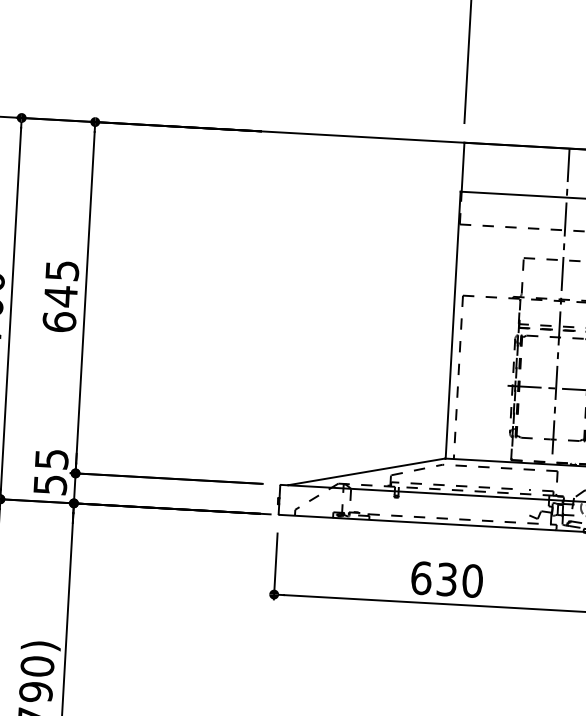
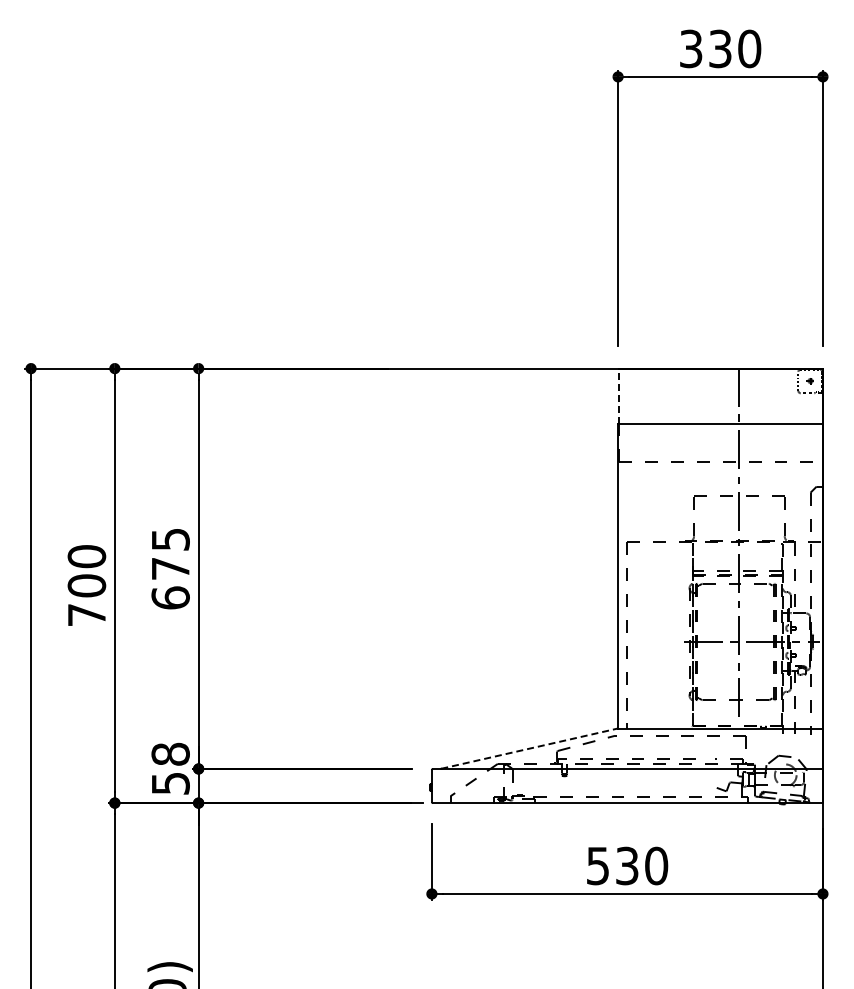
line: (463, 167) -> (619, 396), solid -> dashed
text: (60, 296) -> (170, 568), 645 -> 675
text: (51, 458) -> (170, 753), 55 -> 58
line: (366, 471) -> (529, 748), solid -> dashed
text: (420, 577) -> (597, 865), 630 -> 530

